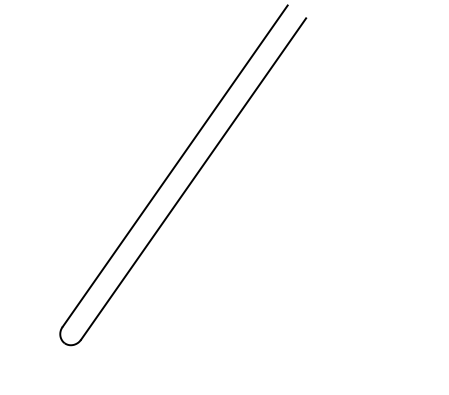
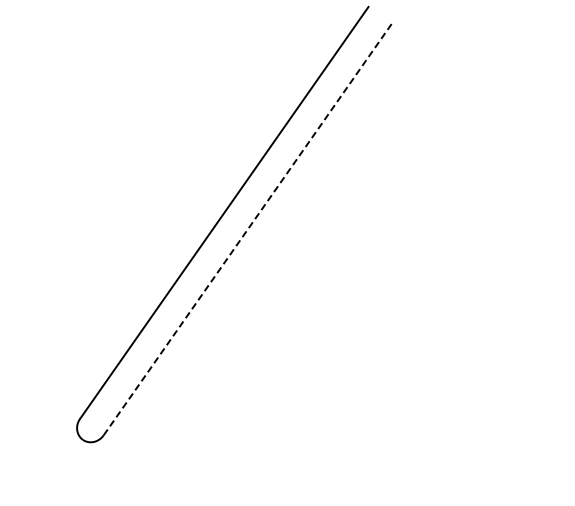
line: (194, 178) -> (248, 228), solid -> dashed

